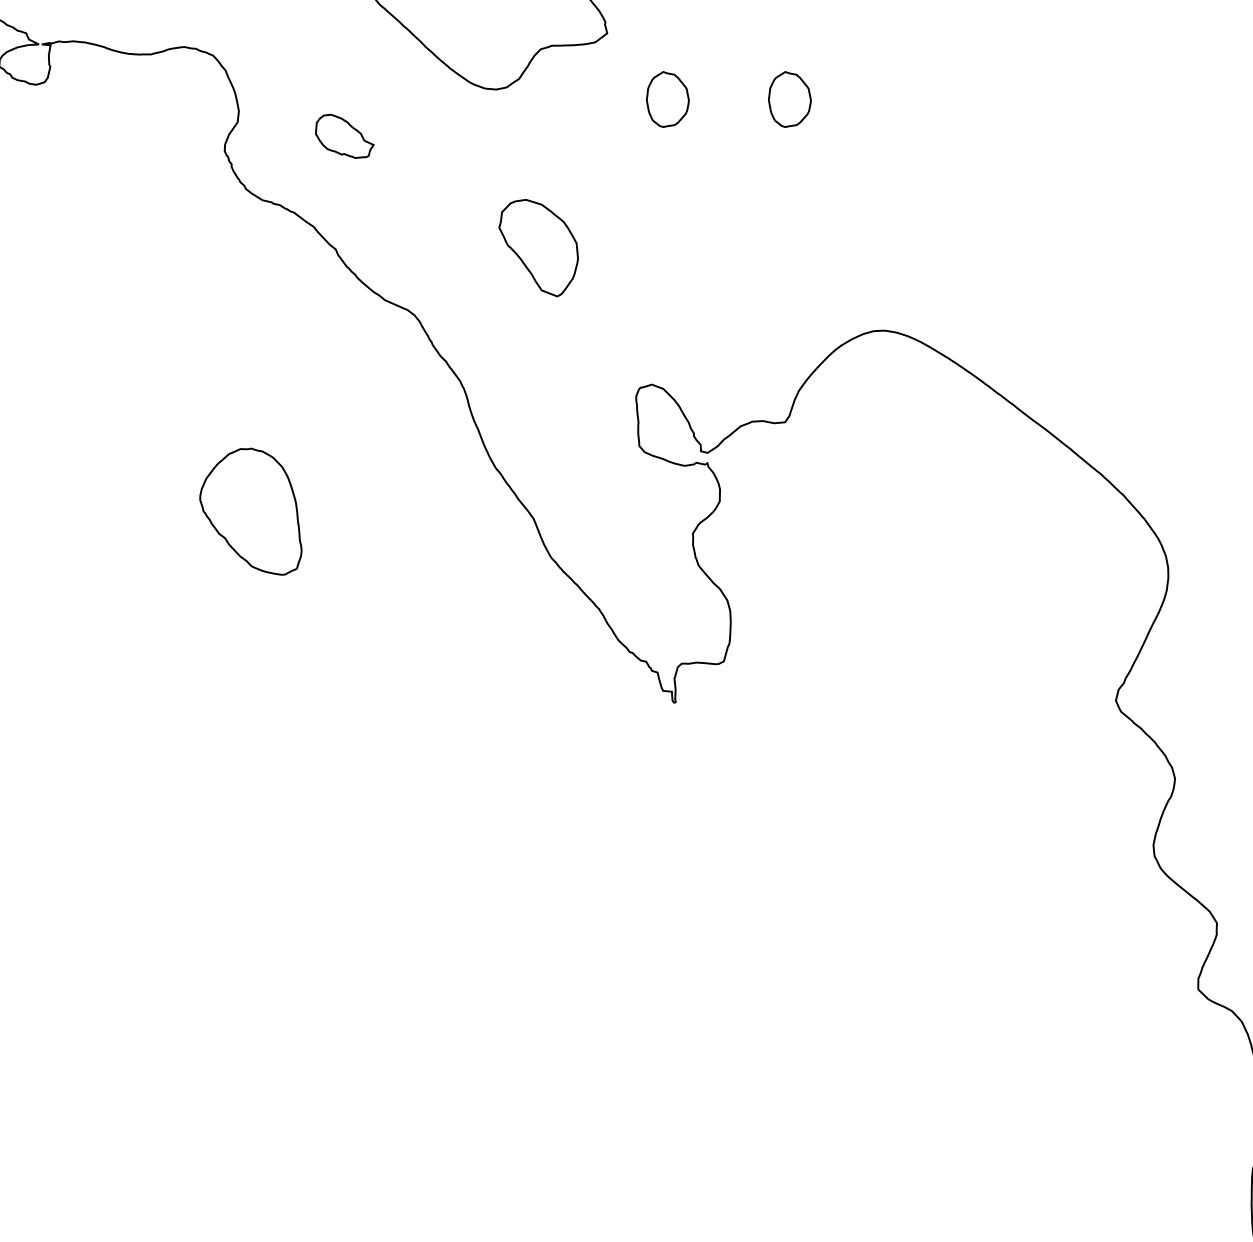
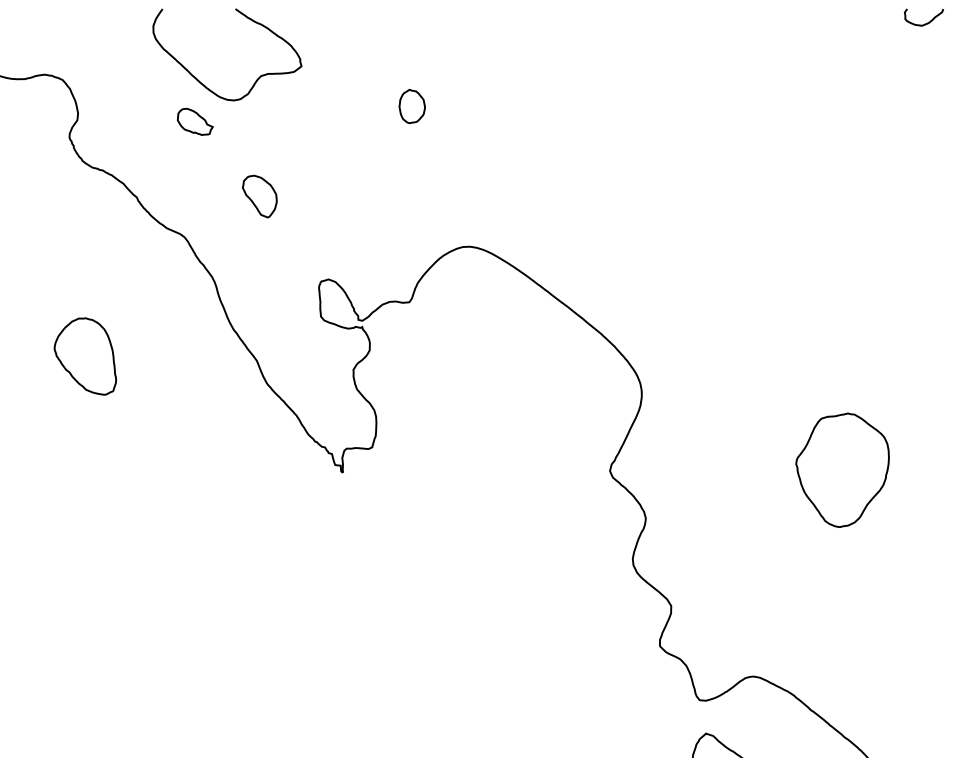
part: (666, 99) -> (337, 106), removed
part: (345, 135) -> (195, 121), moved
part: (537, 247) -> (259, 196), size x0.71

